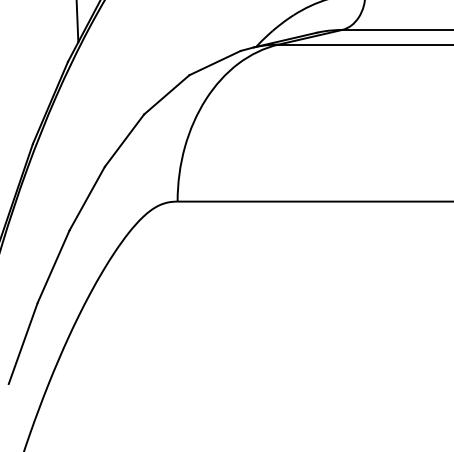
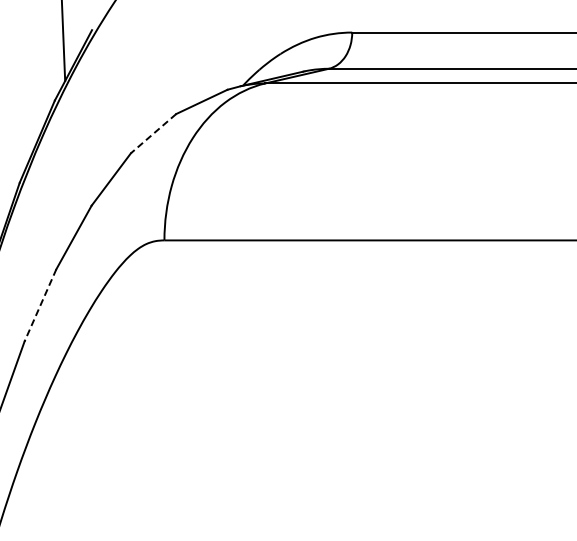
line: (166, 94) -> (153, 133), solid -> dashed
line: (53, 266) -> (40, 305), solid -> dashed

